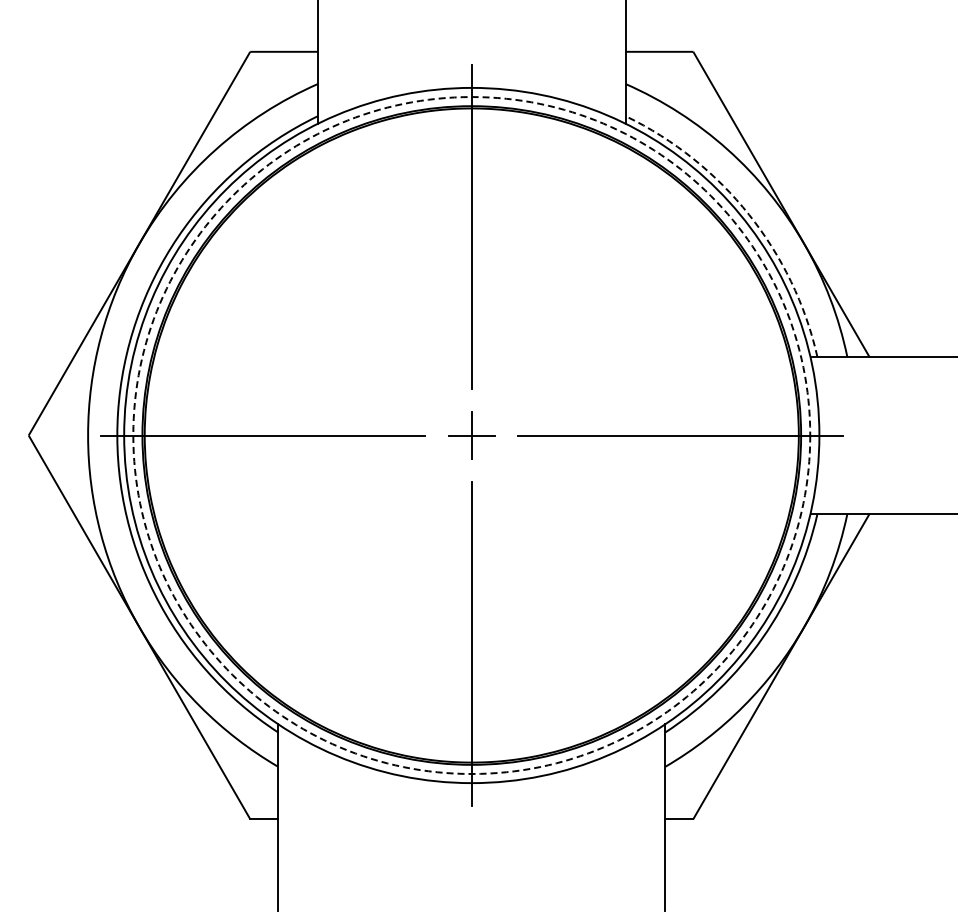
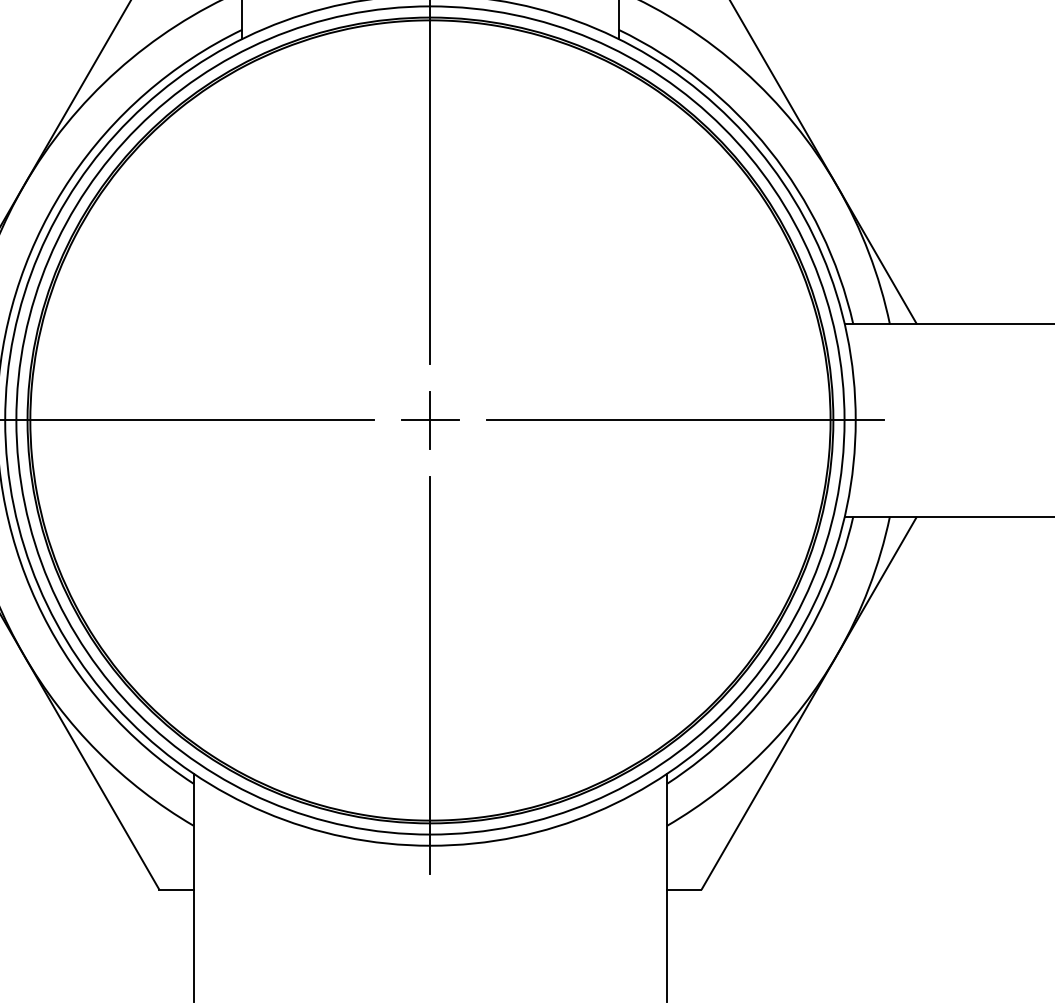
arc: (749, 214) -> (770, 150), dashed -> solid
circle: (471, 435) -> (430, 420), dashed -> solid

